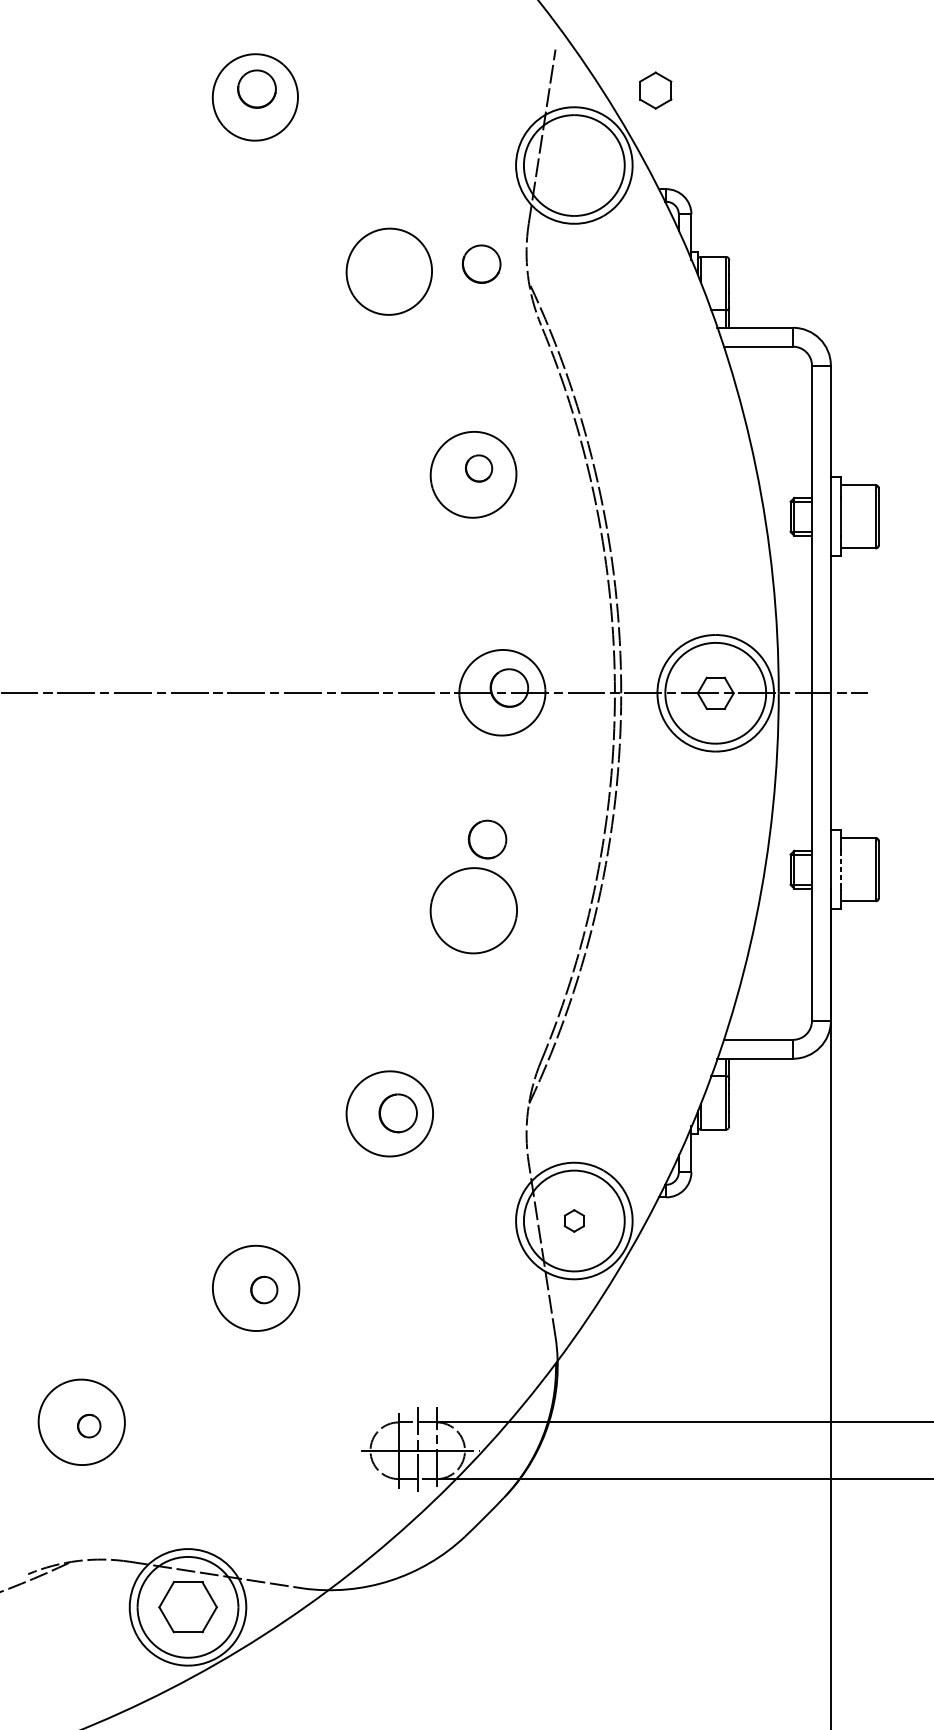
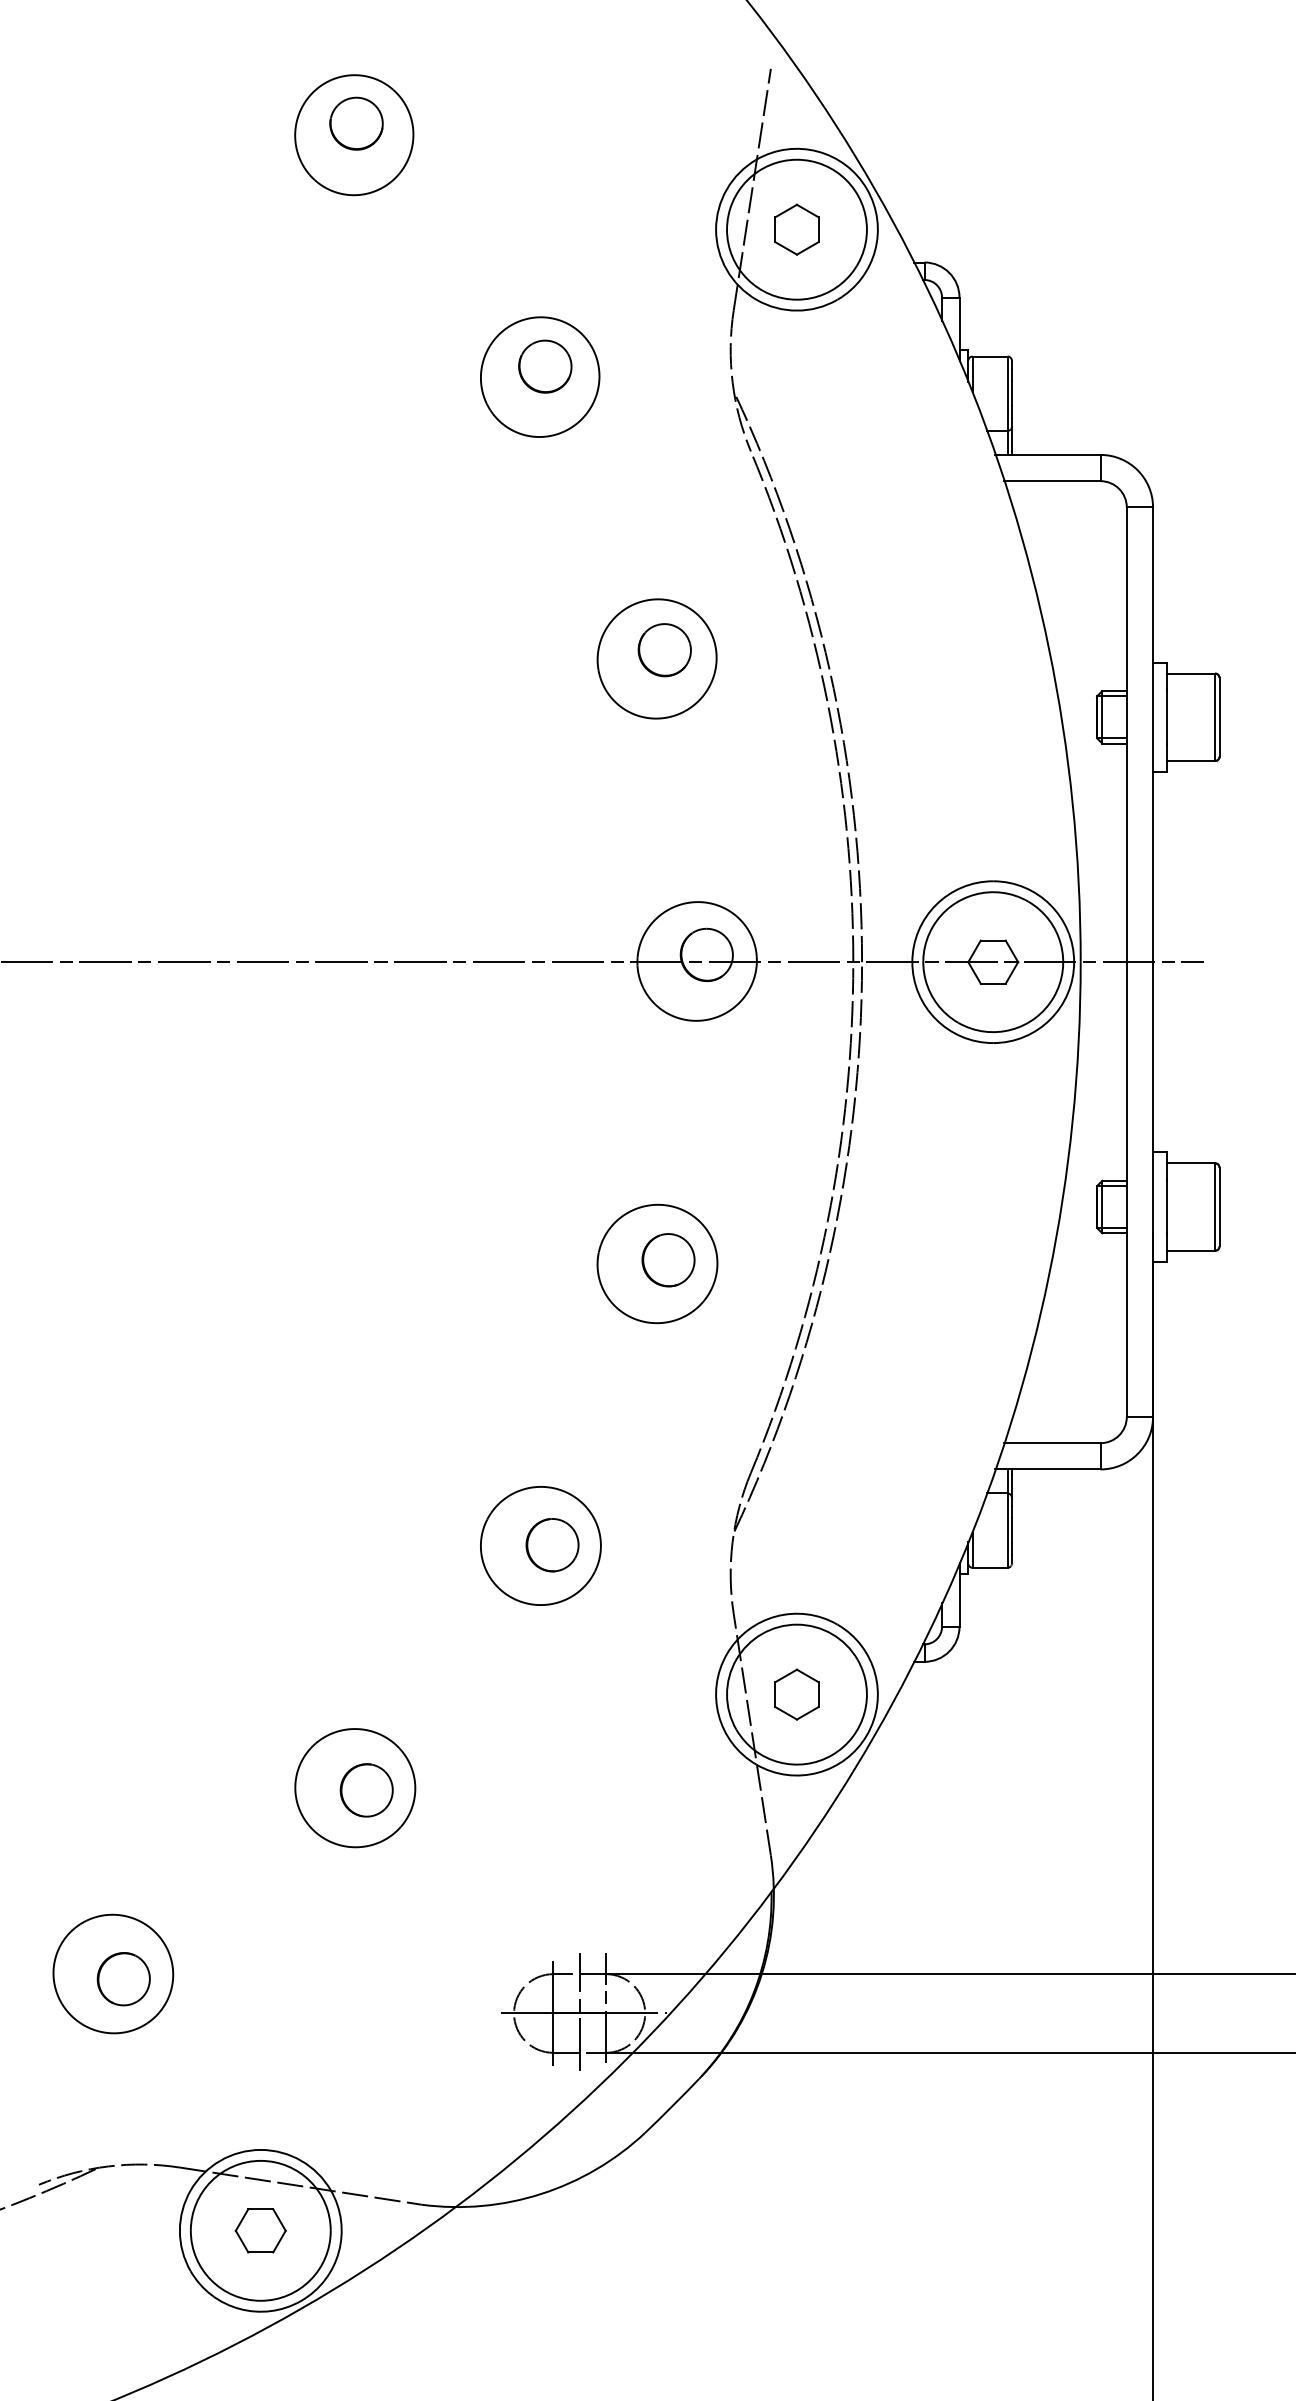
part: (655, 90) -> (796, 229), moved
part: (481, 264) -> (545, 366), moved
part: (478, 468) -> (664, 650), size x1.43
part: (487, 839) -> (668, 1260), moved
line: (841, 870) -> (1167, 1207), dashed -> solid
part: (573, 1220) -> (796, 1694), size x1.67
part: (264, 1290) -> (366, 1790), size x1.43
part: (89, 1426) -> (123, 1979), size x1.67
part: (187, 1607) -> (260, 2230), size x0.62

